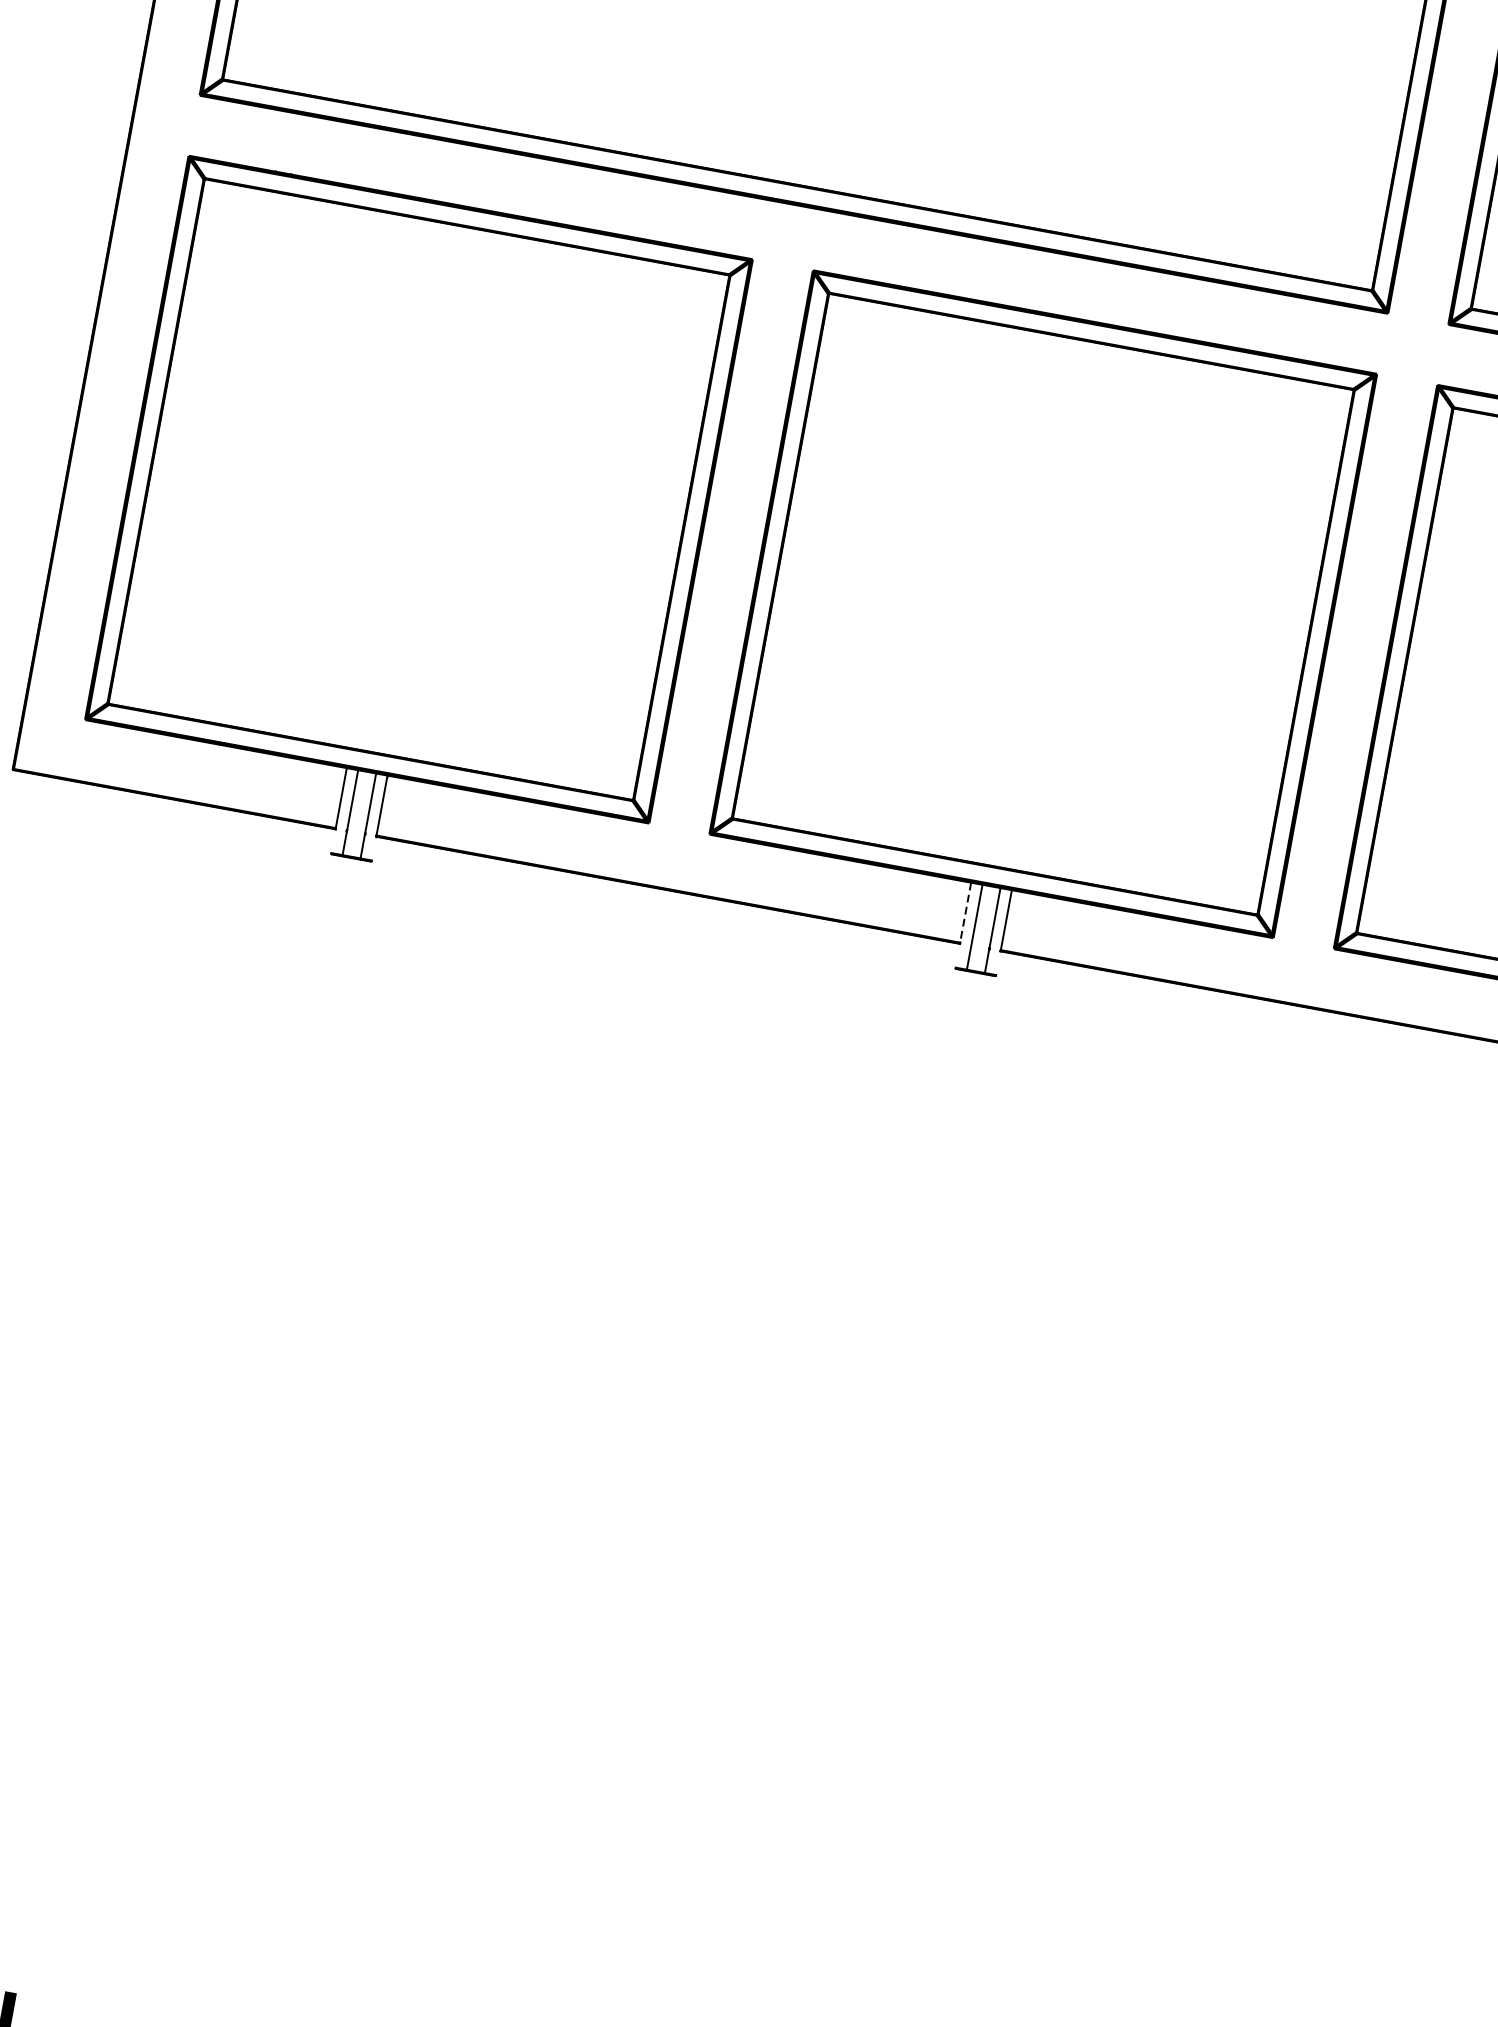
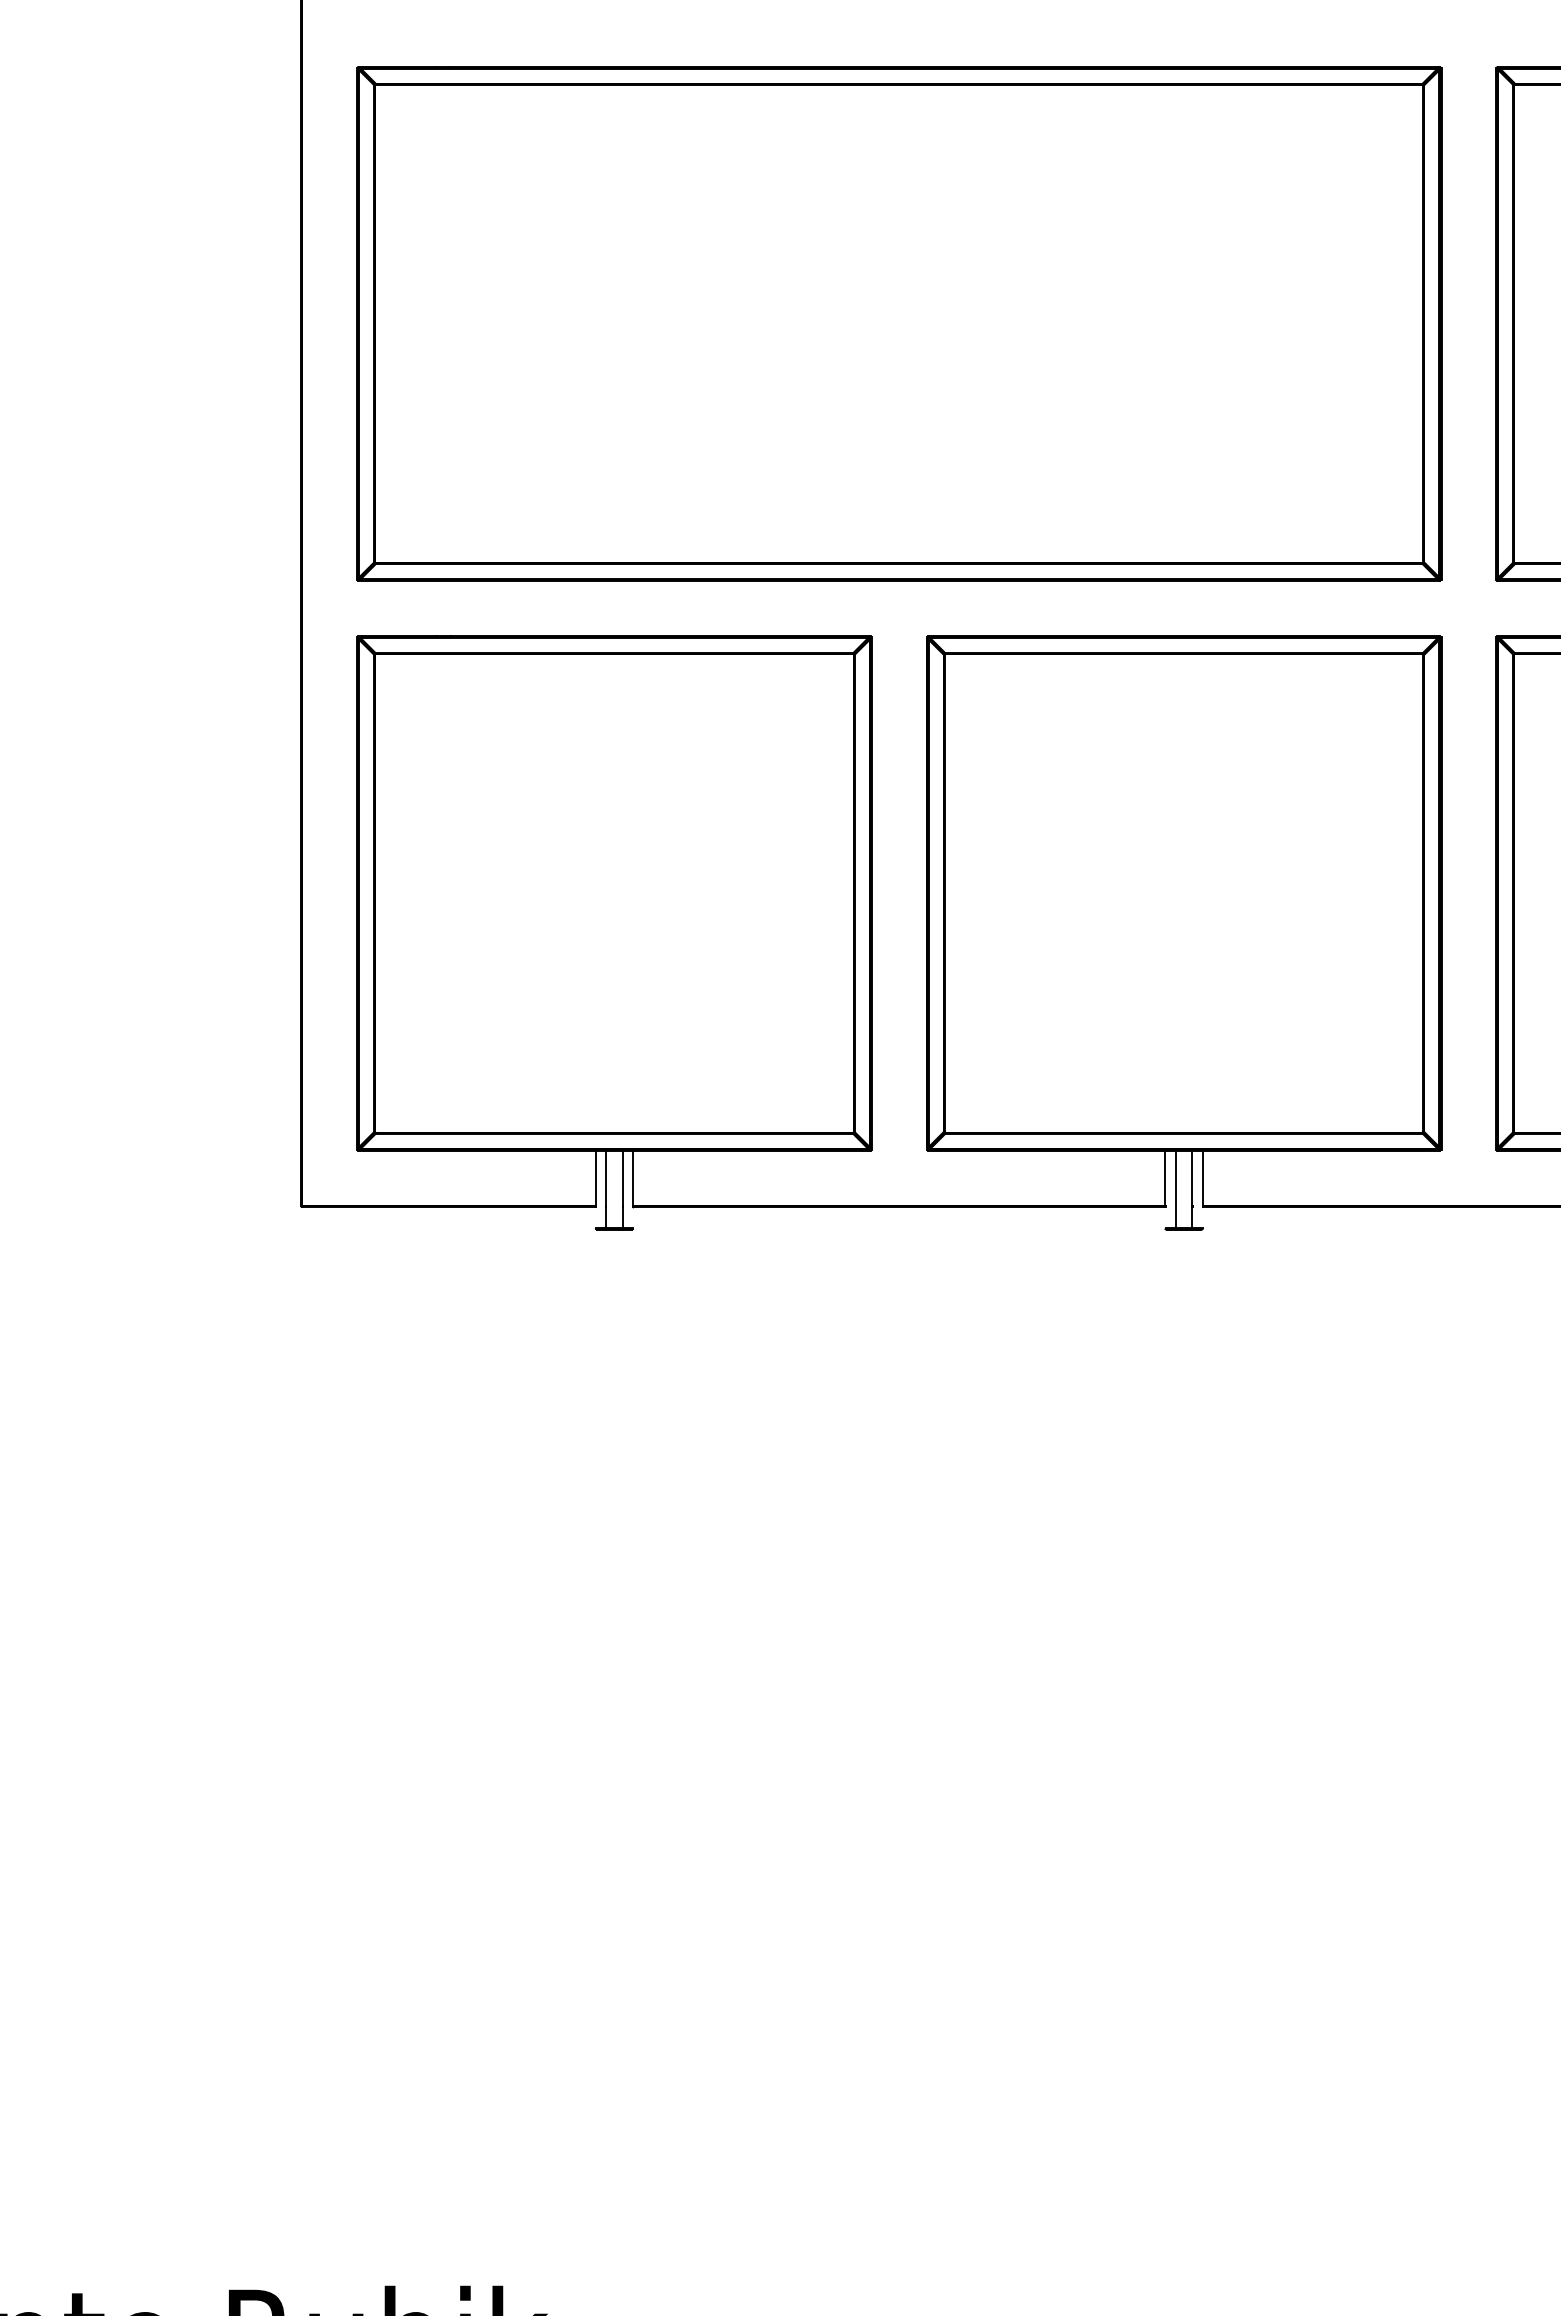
line: (965, 912) -> (1165, 1178), dashed -> solid

